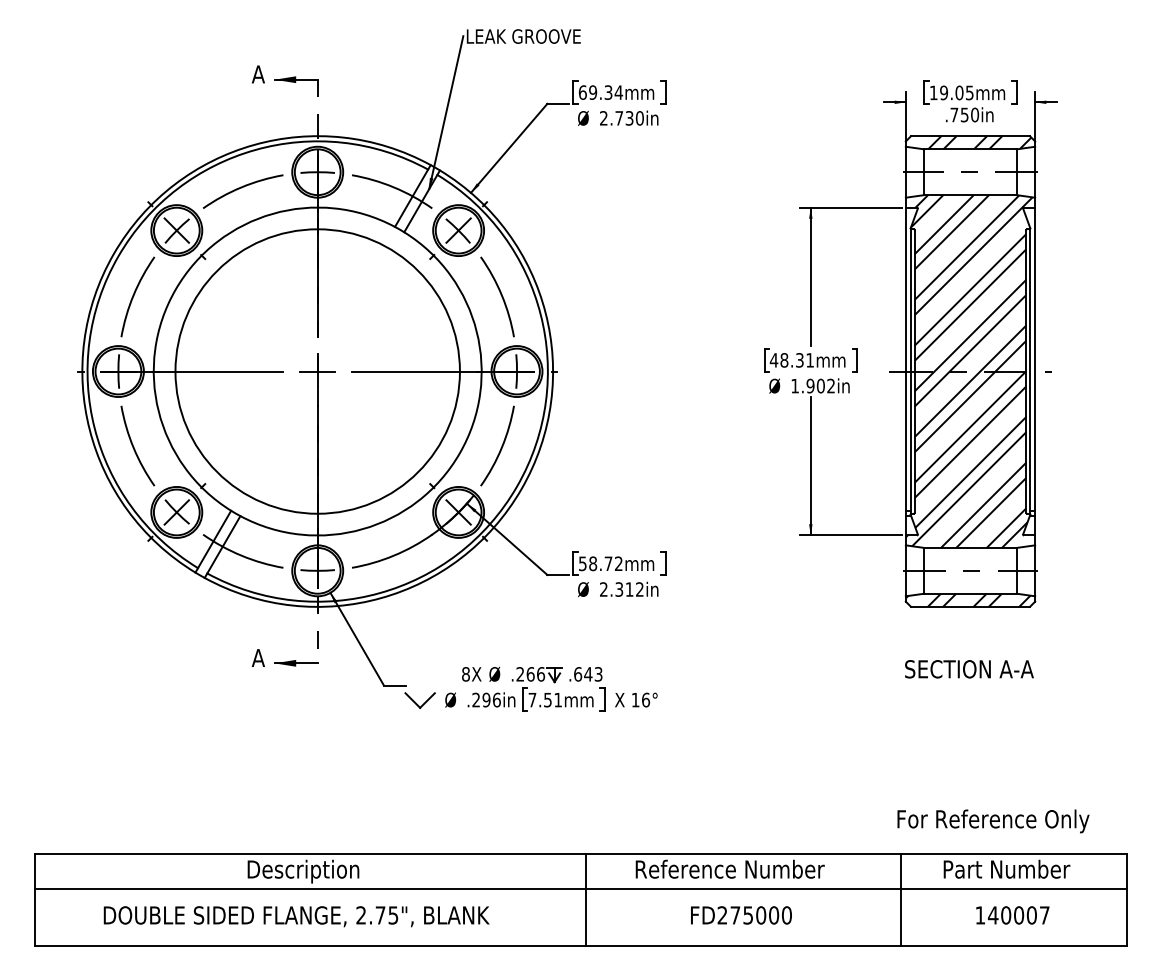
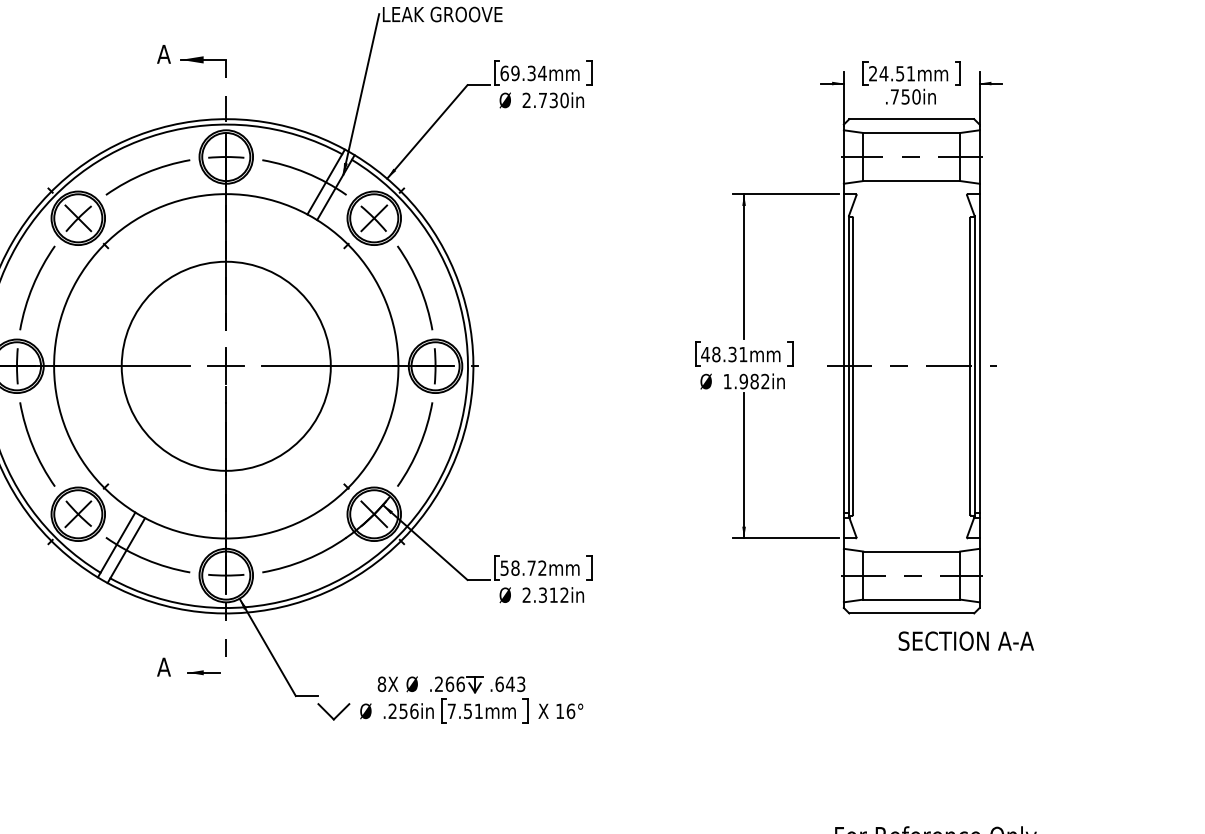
text: (951, 92) -> (891, 73), 19.05mm -> 24.51mm
hatch: (979, 142) -> (921, 125), removed
circle: (317, 371) -> (226, 366), size x0.7
hatch: (970, 371) -> (911, 366), removed
text: (820, 386) -> (754, 382), 1.902in -> 1.982in
hatch: (967, 599) -> (908, 605), removed
part: (296, 663) -> (203, 672), size x0.7
text: (969, 669) -> (966, 641), moved
text: (486, 699) -> (403, 710), .296in -> .256in

